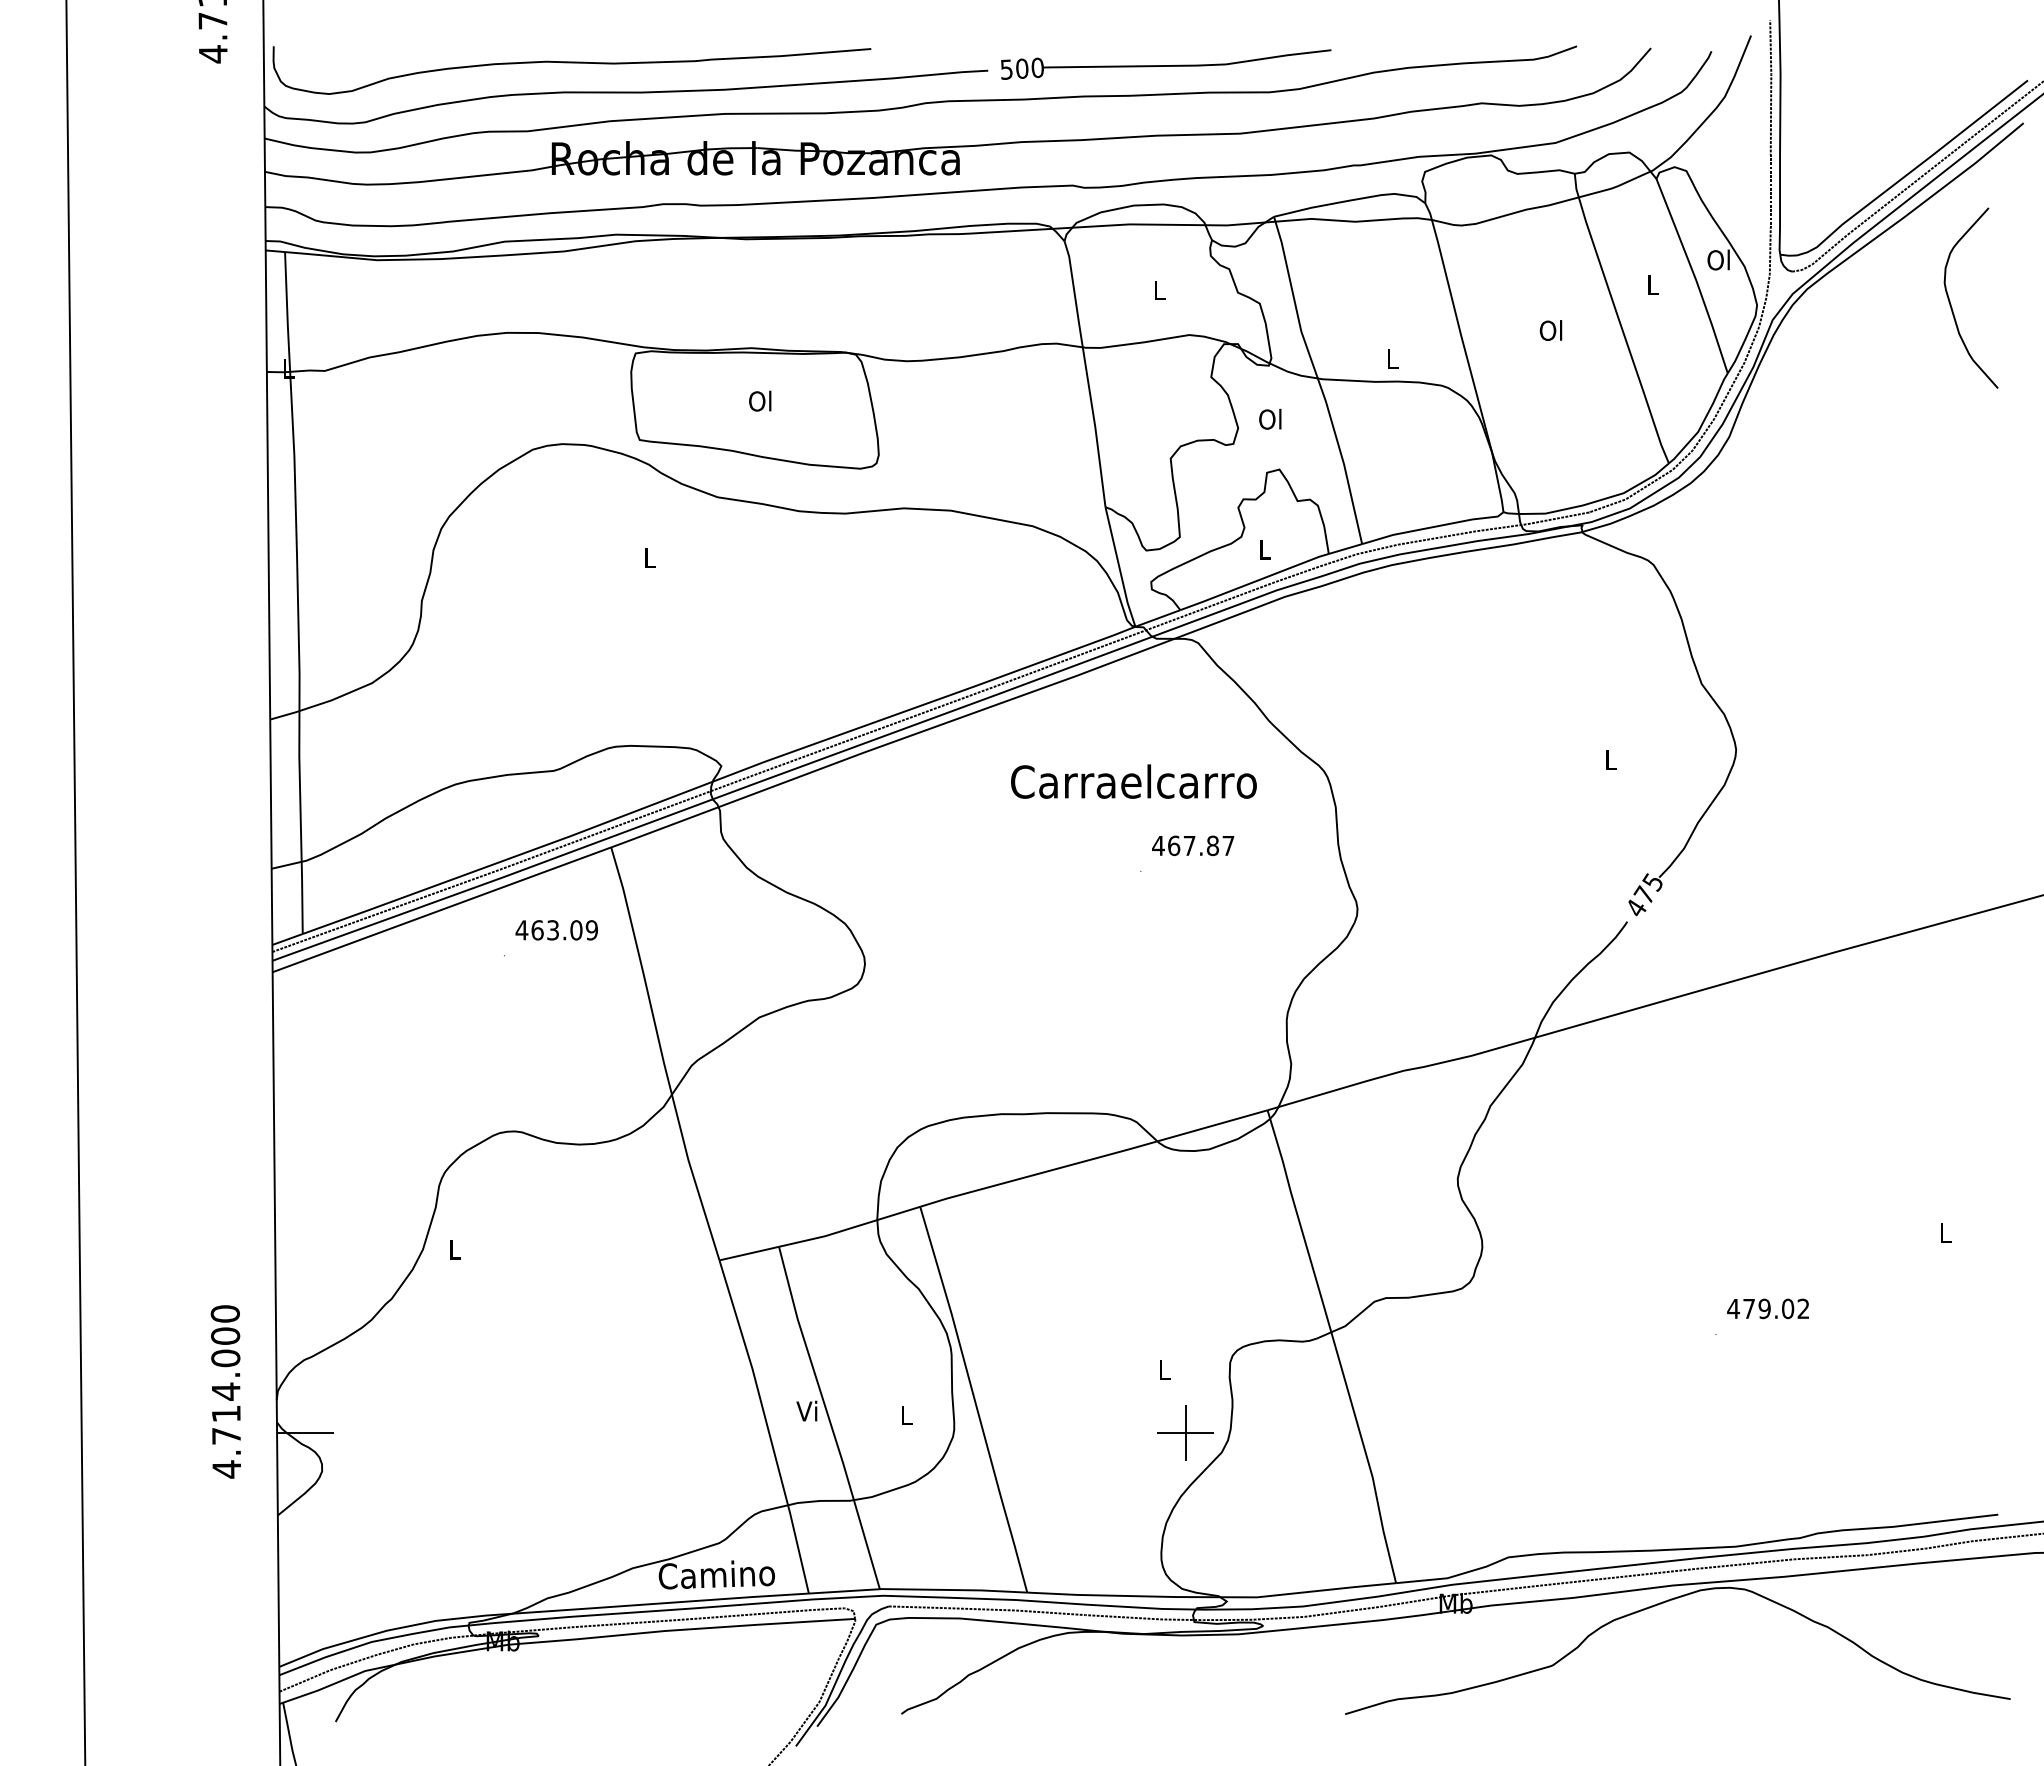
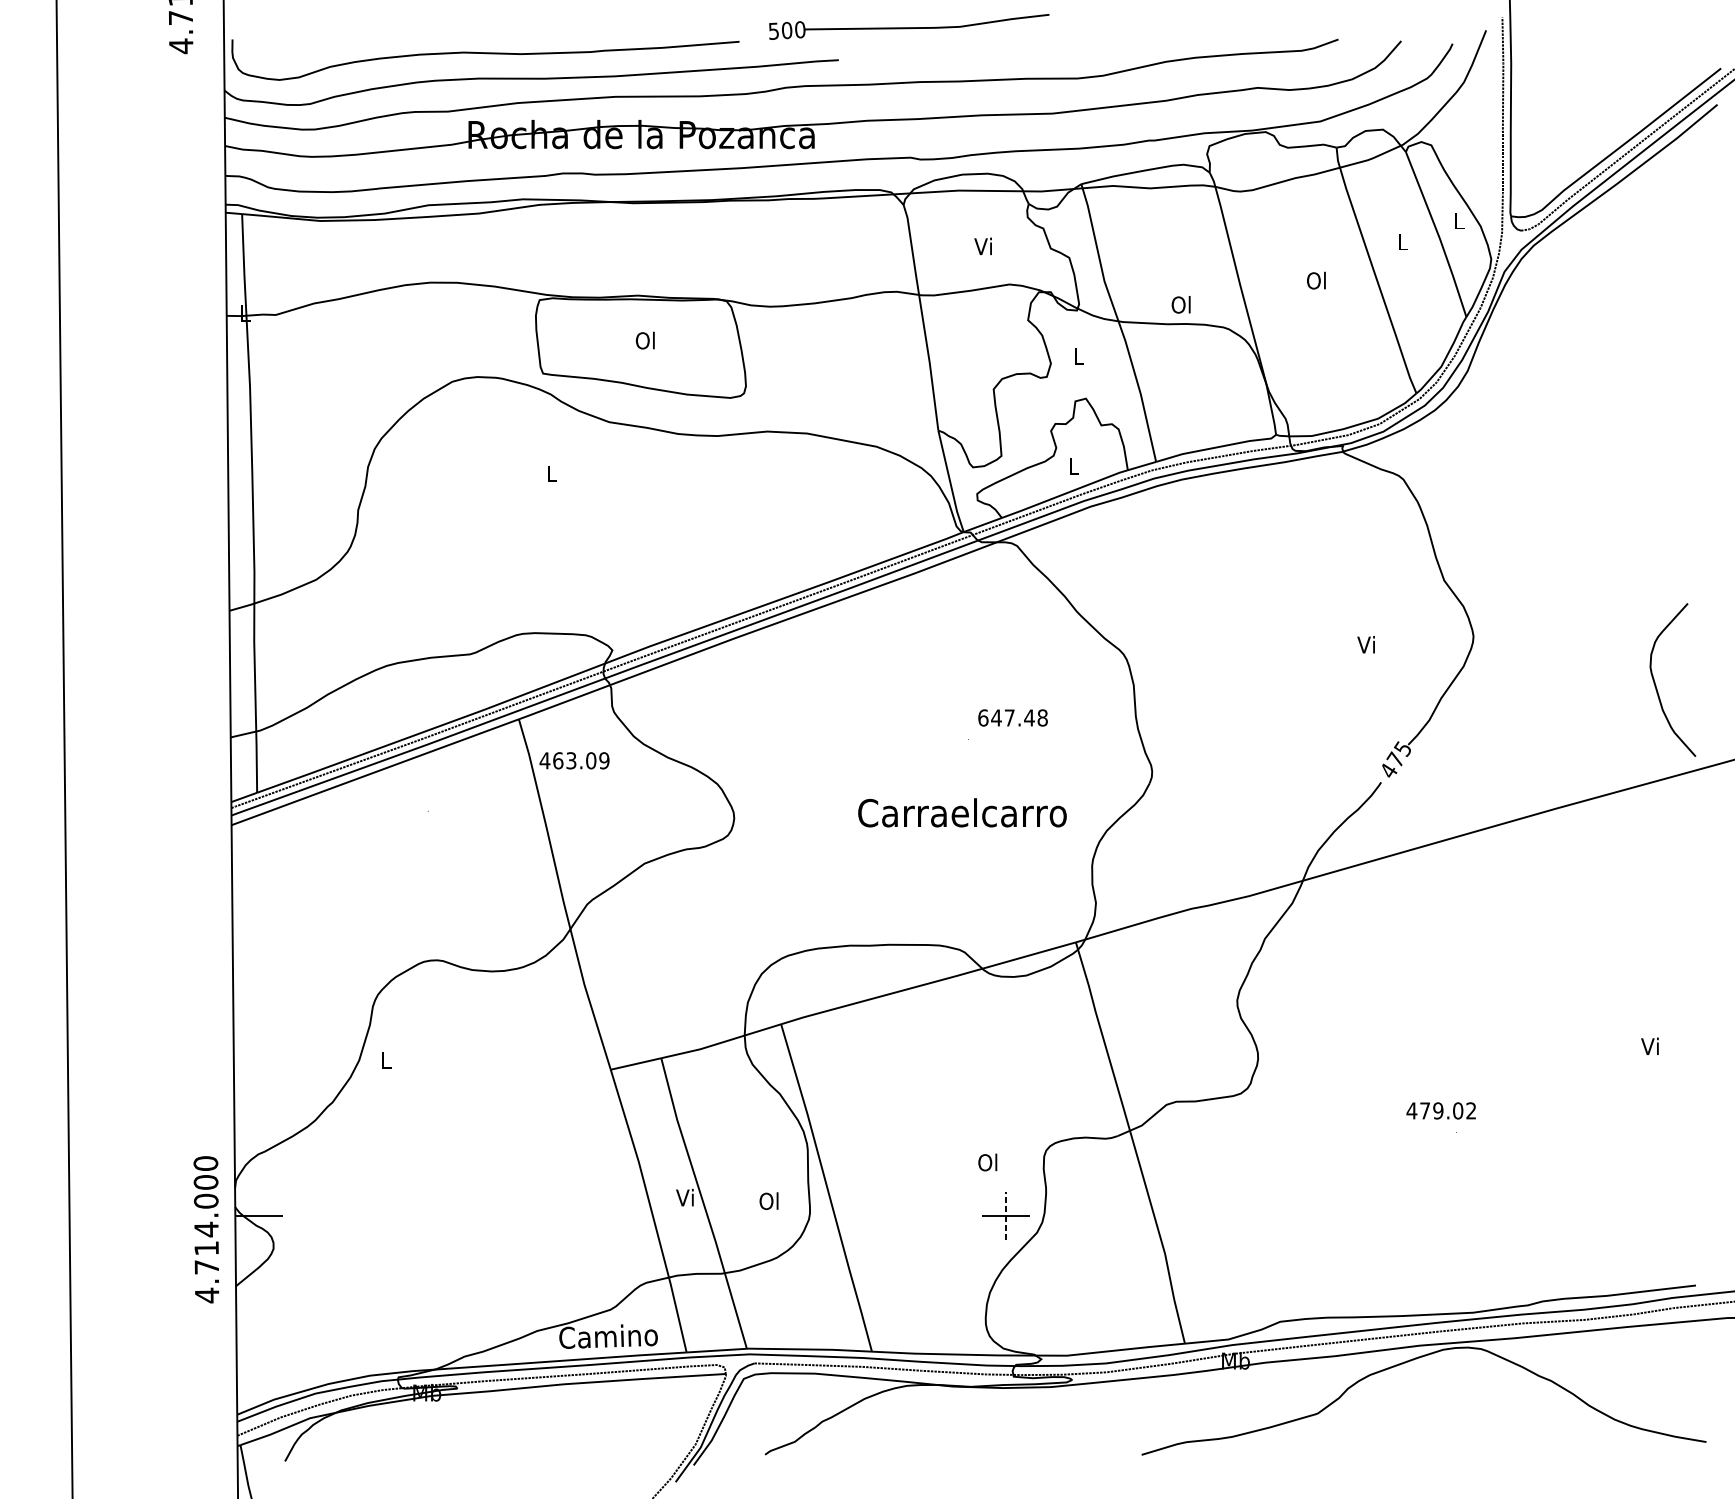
part: (1166, 64) -> (909, 26), moved
text: (1718, 259) -> (1458, 220), Ol -> L
text: (1157, 289) -> (982, 245), L -> Vi
curve: (1950, 300) -> (1655, 682), moved
text: (1391, 358) -> (1181, 304), L -> Ol
text: (1270, 418) -> (1078, 355), Ol -> L
text: (1609, 759) -> (1366, 644), L -> Vi
text: (1133, 781) -> (962, 812), moved
text: (1193, 845) -> (1013, 717), 467.87 -> 647.48
text: (556, 930) -> (574, 760), moved
text: (1943, 1232) -> (1649, 1046), L -> Vi
text: (1767, 1308) -> (1440, 1110), moved
text: (1163, 1369) -> (987, 1162), L -> Ol
text: (225, 1391) -> (206, 1229), moved
text: (905, 1414) -> (768, 1200), L -> Ol
line: (1185, 1432) -> (1006, 1215), solid -> dashed

